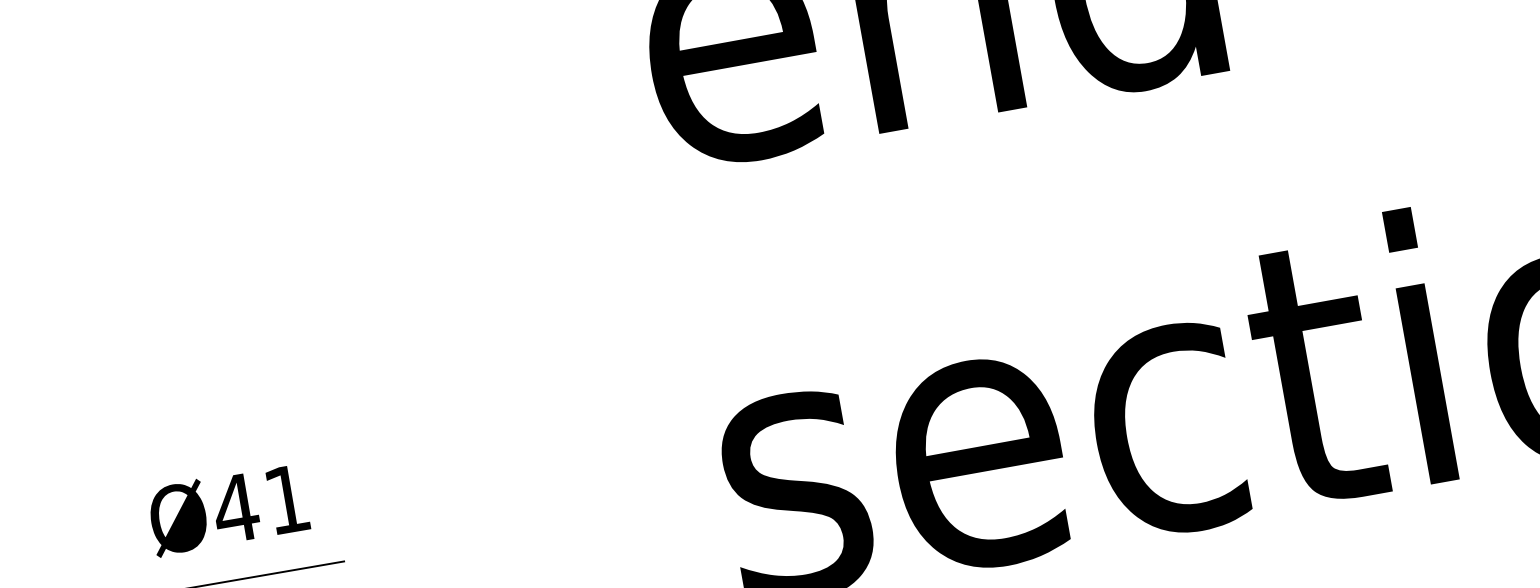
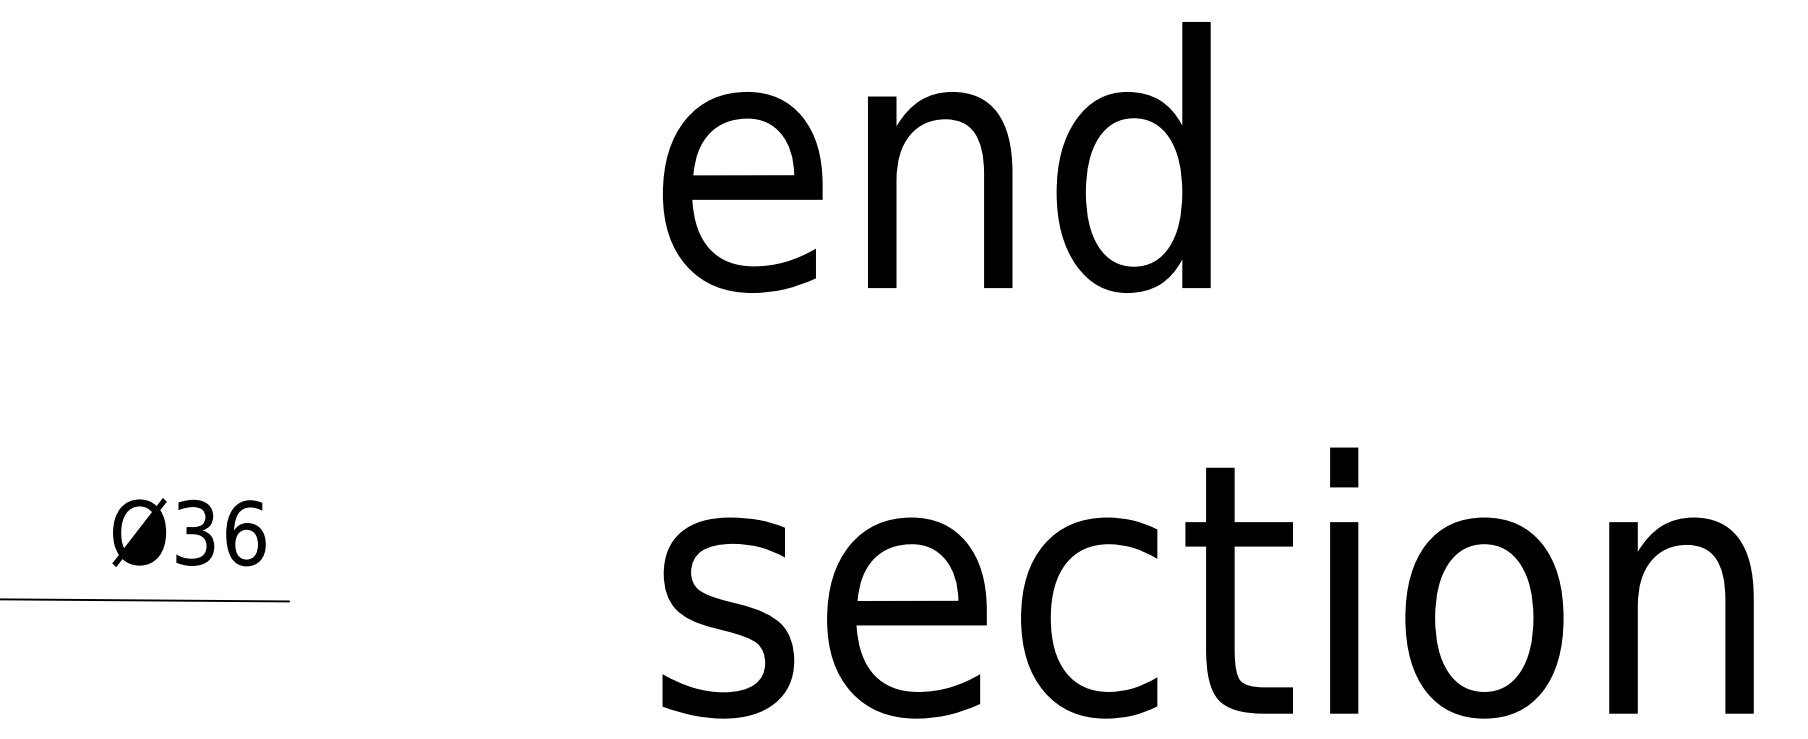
text: (260, 503) -> (219, 532), Ø41 -> Ø36

